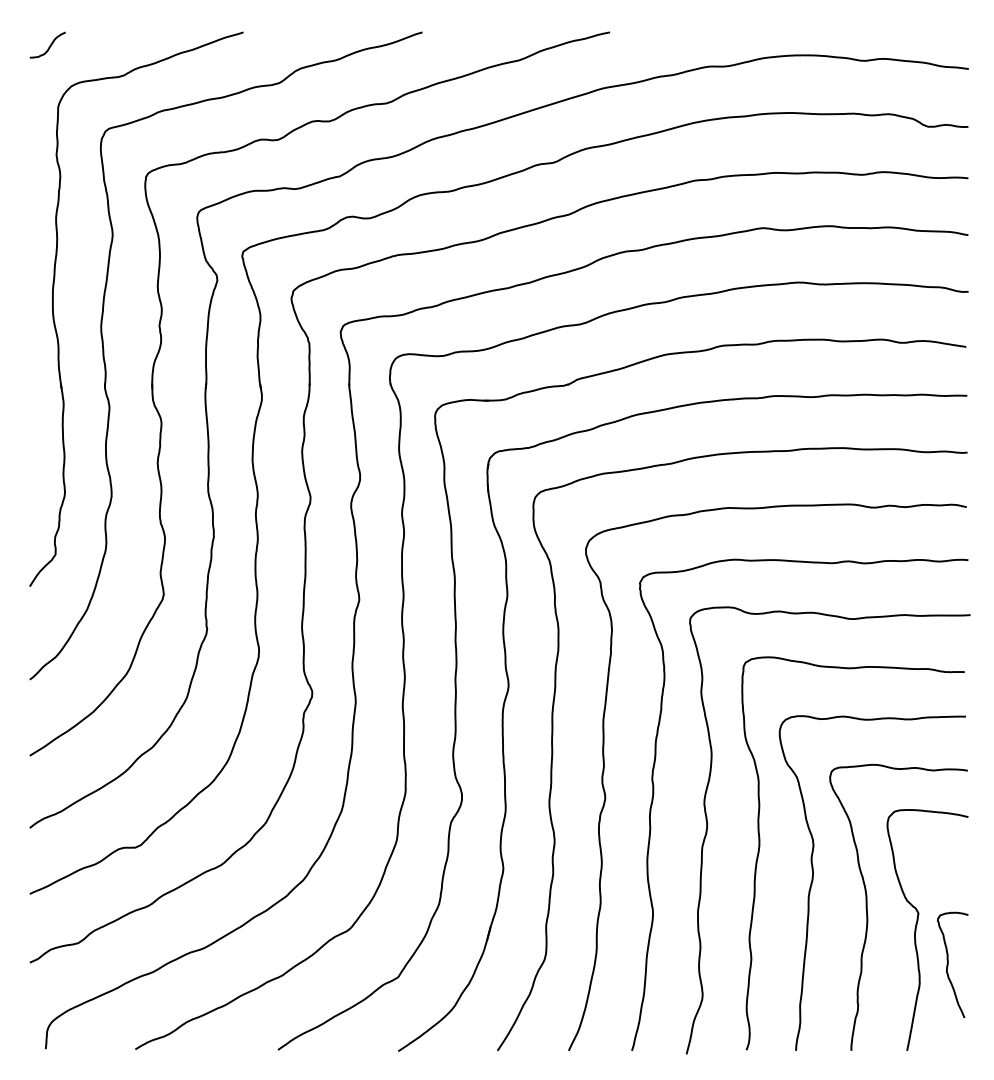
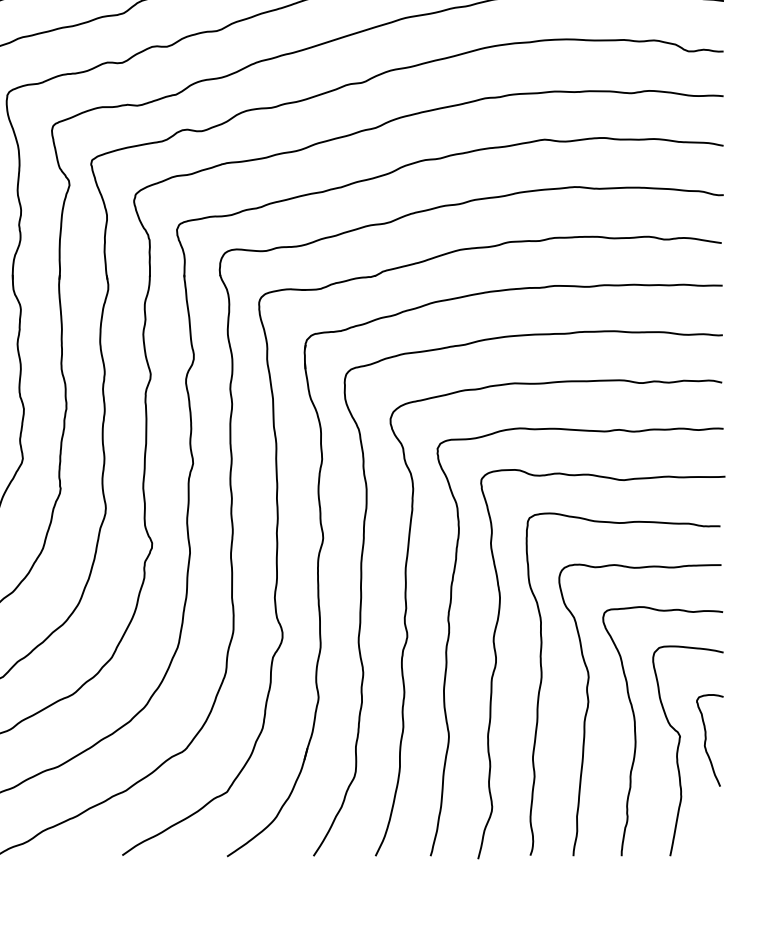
curve: (948, 964) -> (706, 740), moved

